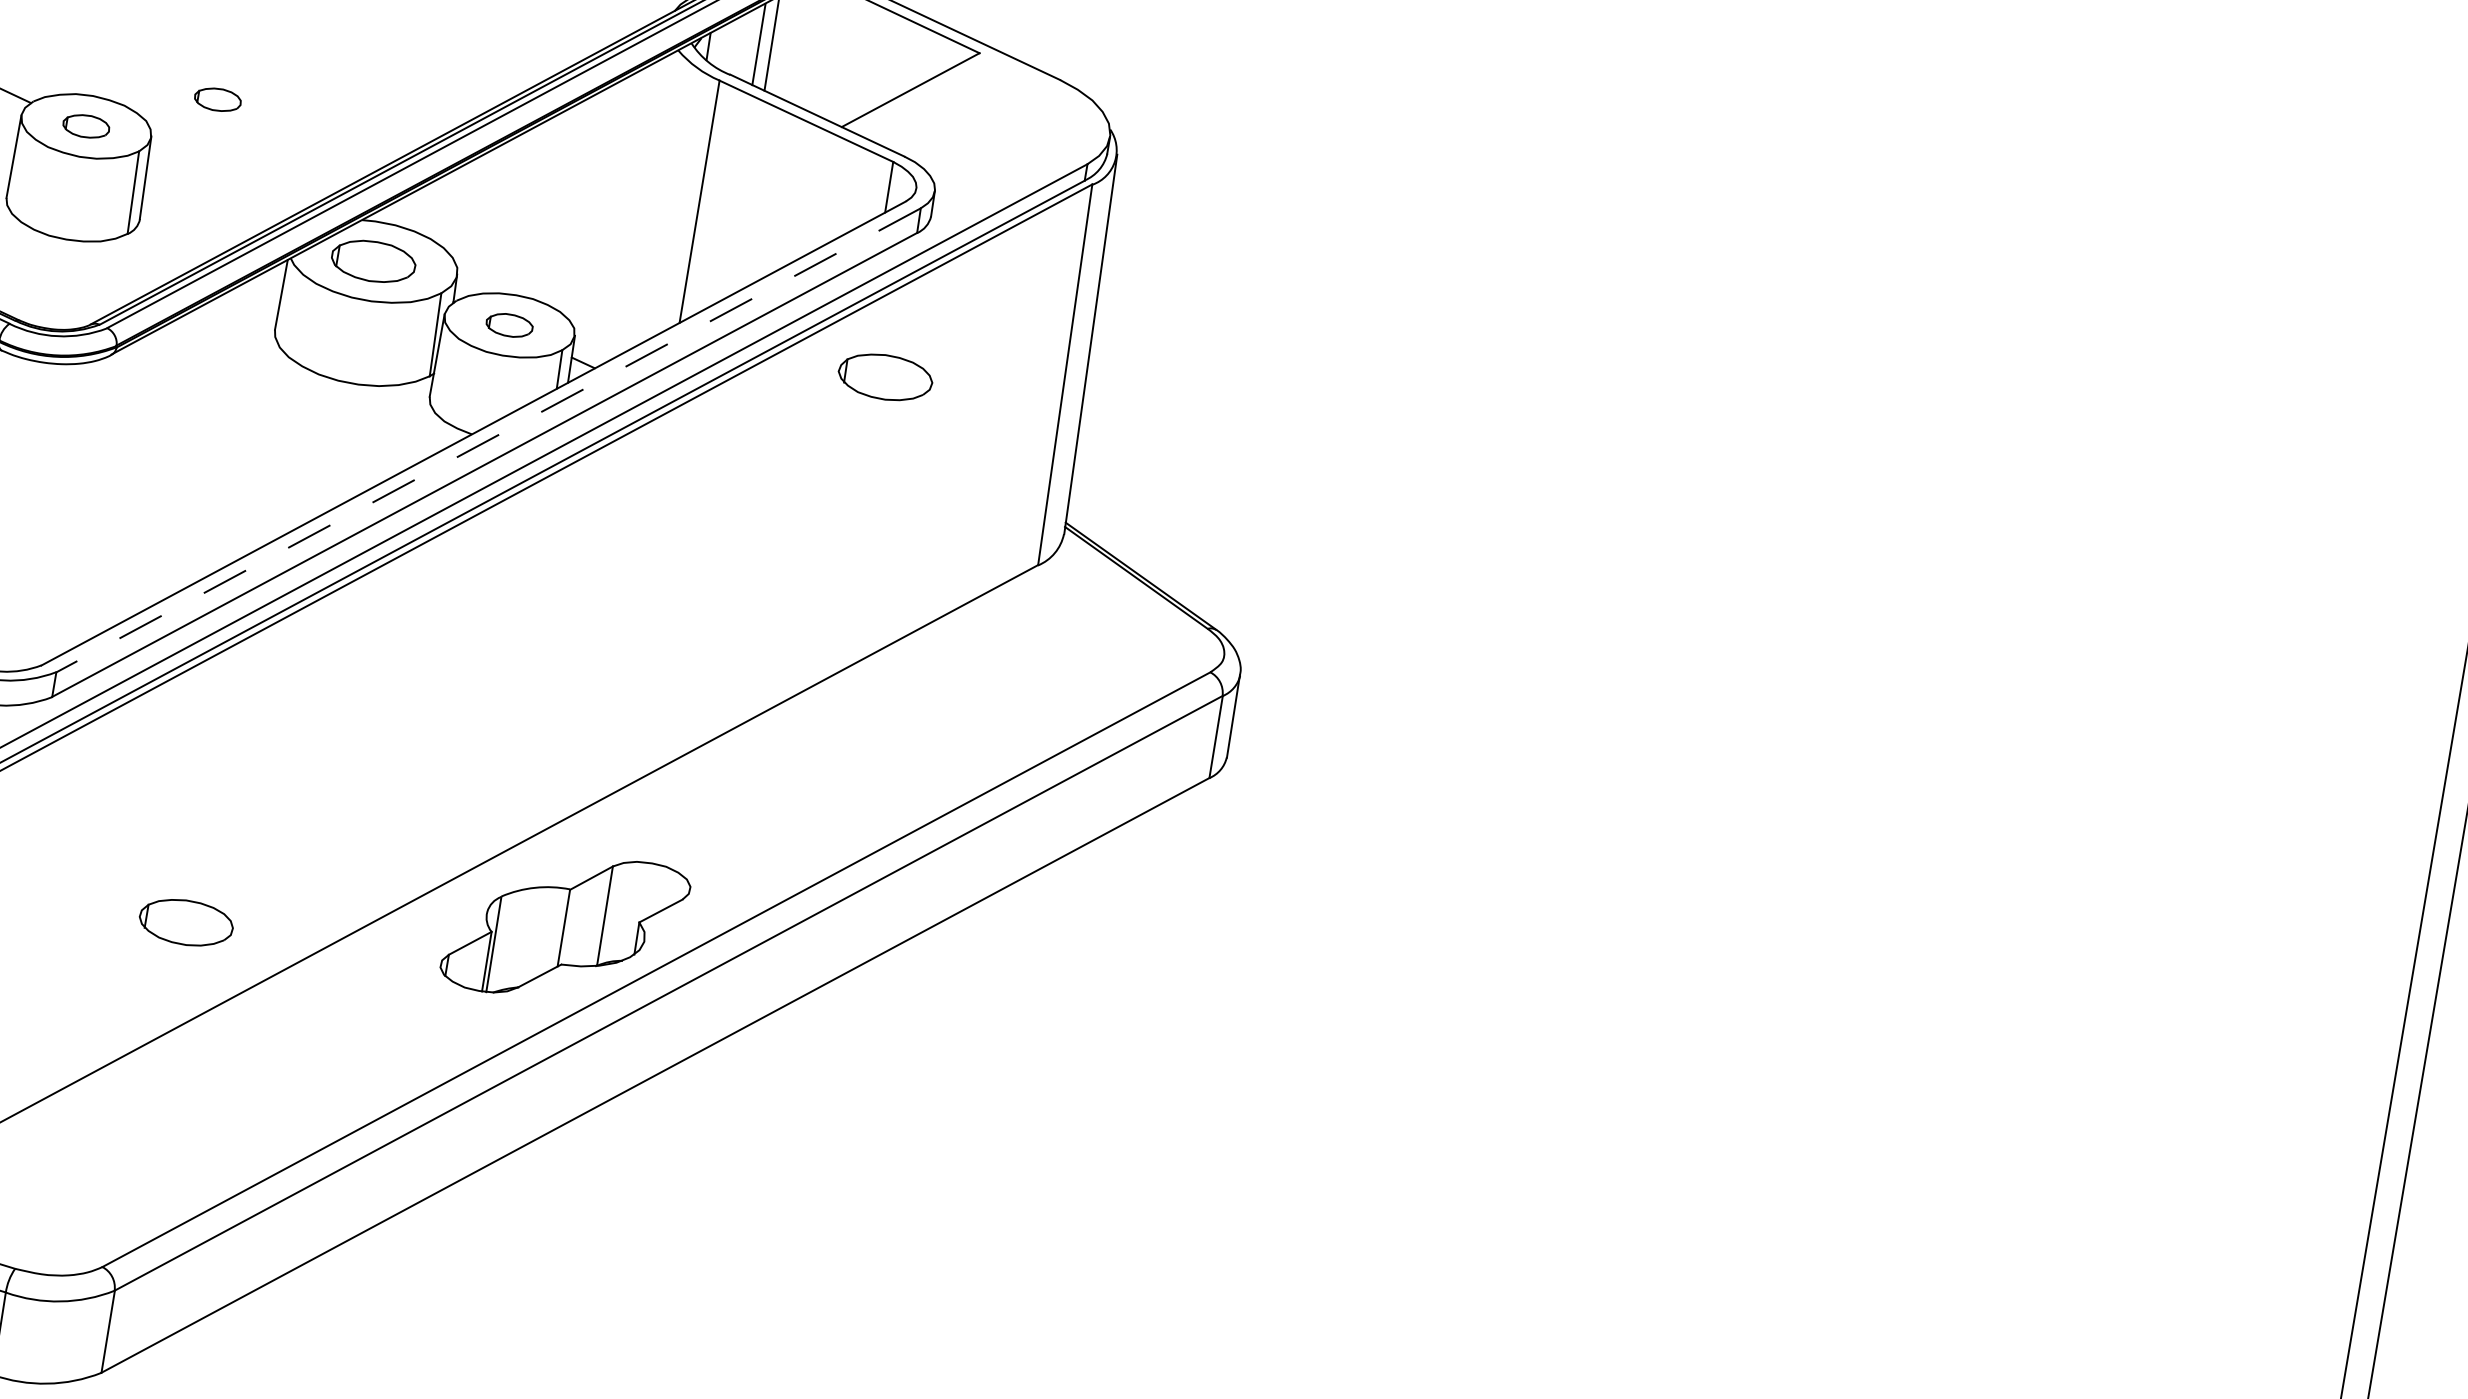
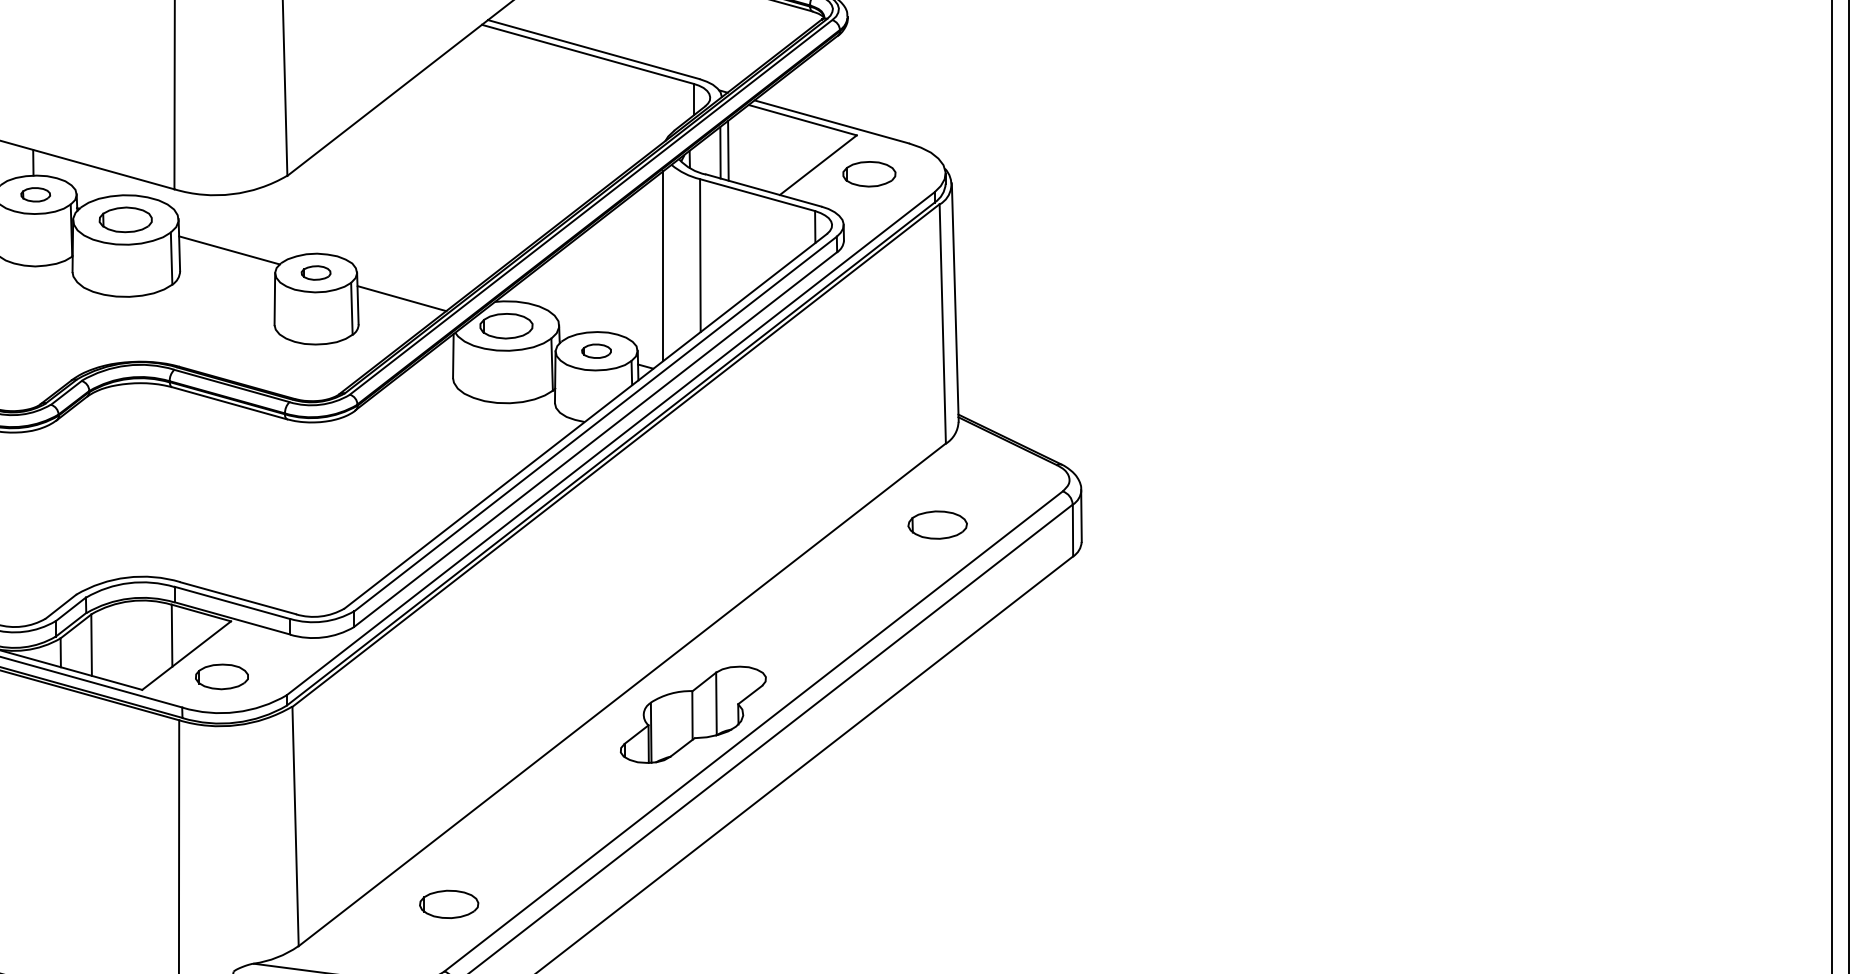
part: (217, 98) -> (393, 242), removed
part: (989, 118) -> (869, 174), added
line: (214, 189) -> (401, 298), added
line: (638, 207) -> (663, 265), added
part: (885, 376) -> (937, 524), moved
line: (488, 441) -> (595, 424), dashed -> solid
part: (187, 921) -> (449, 903), moved

